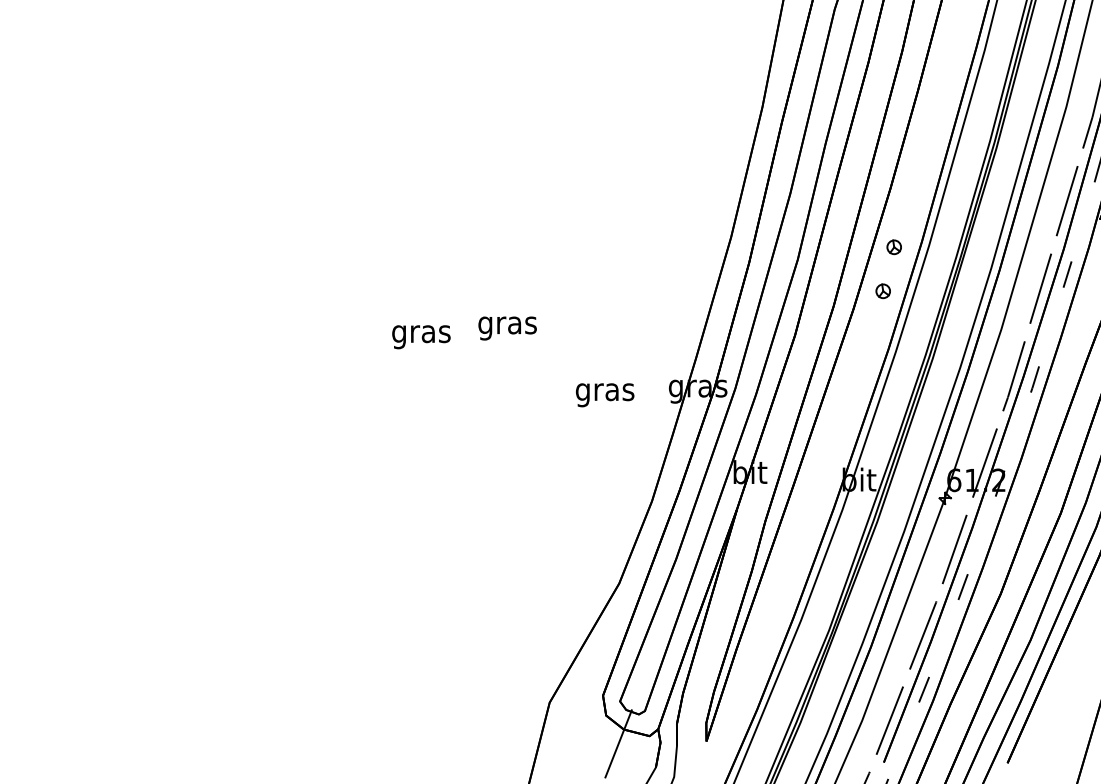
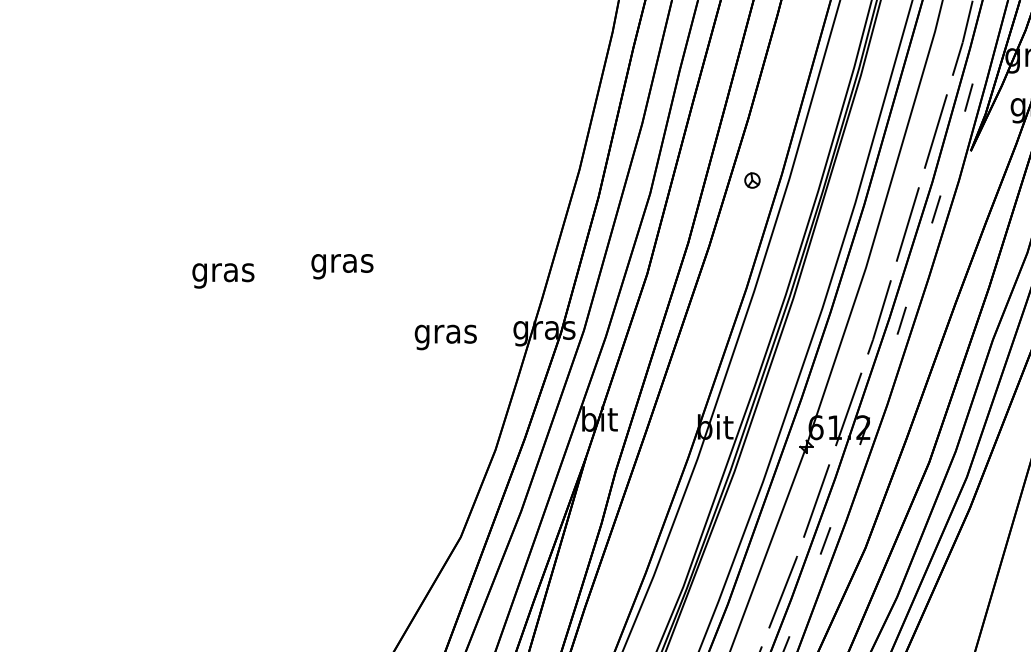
part: (882, 291) -> (739, 227), removed
text: (421, 337) -> (223, 276), moved

